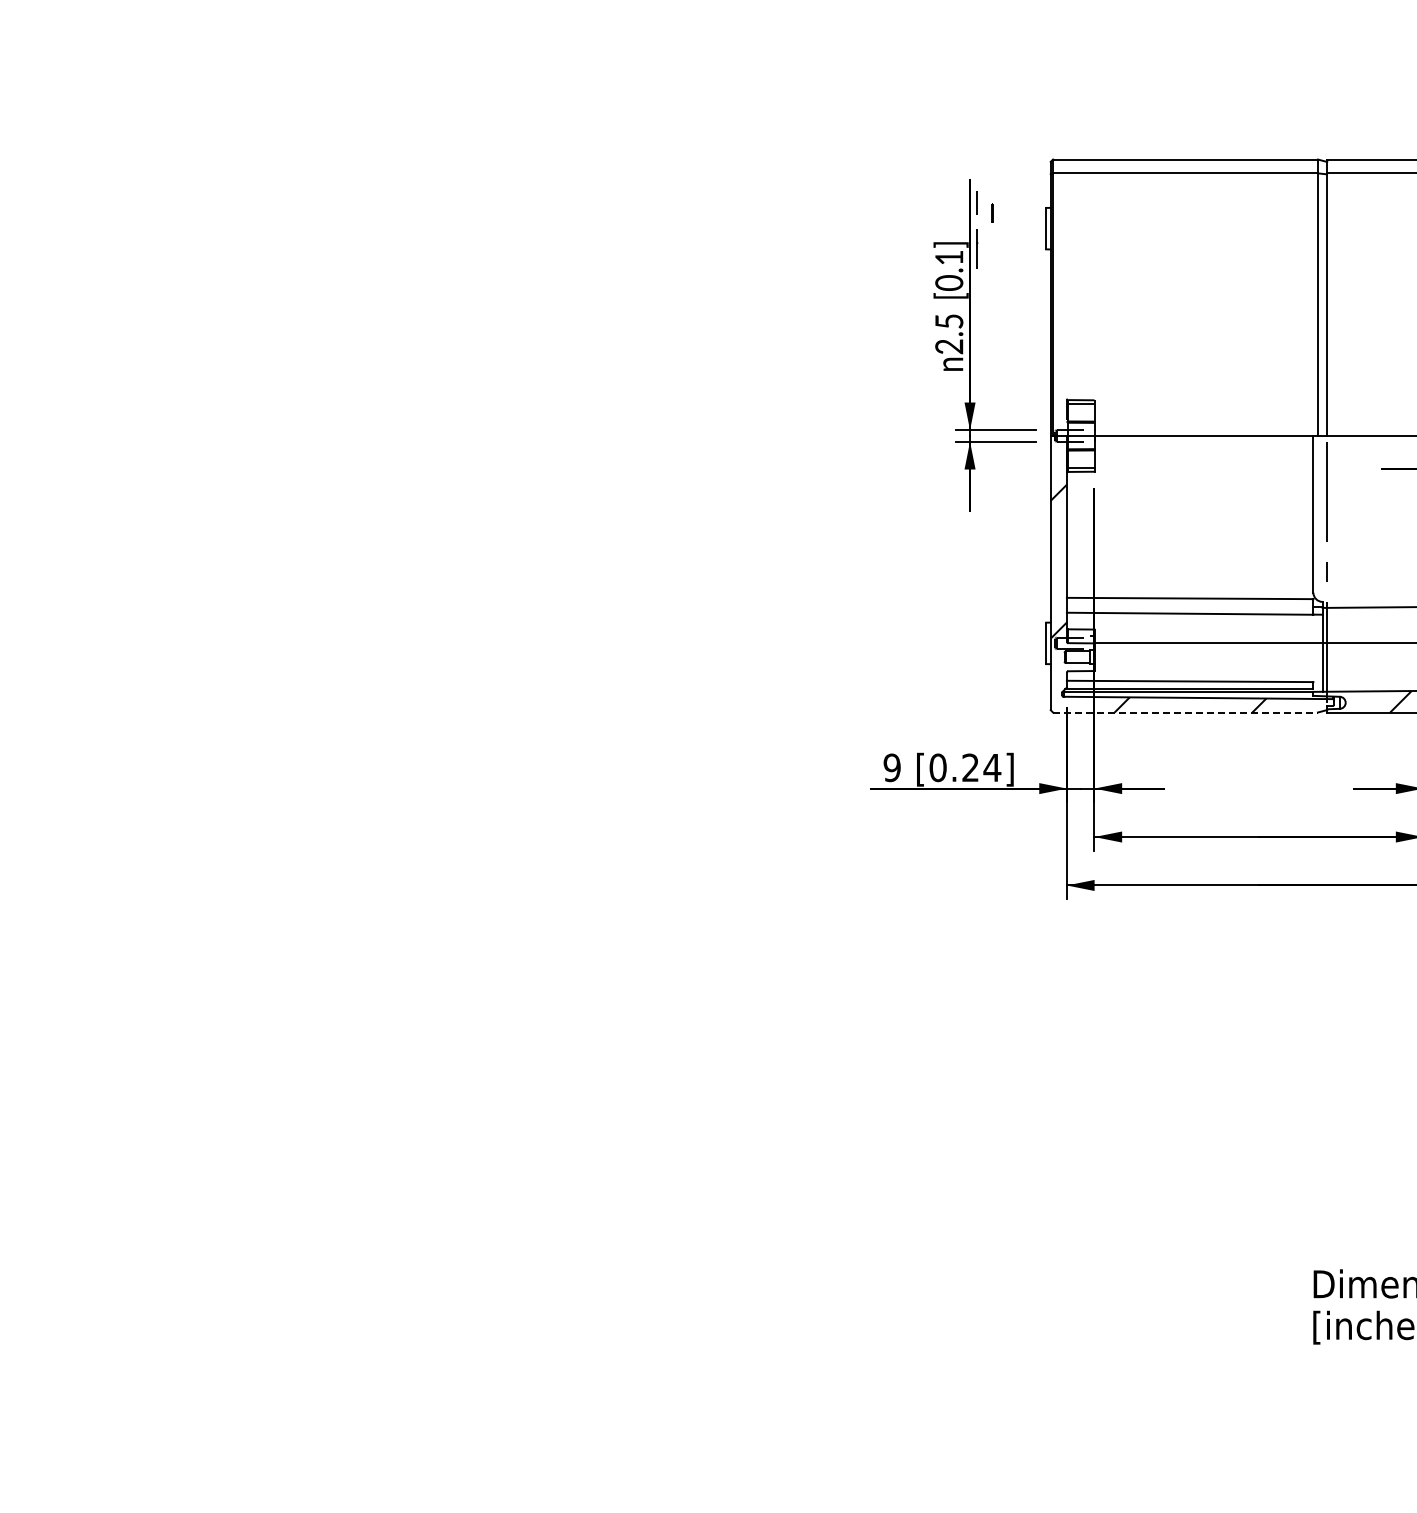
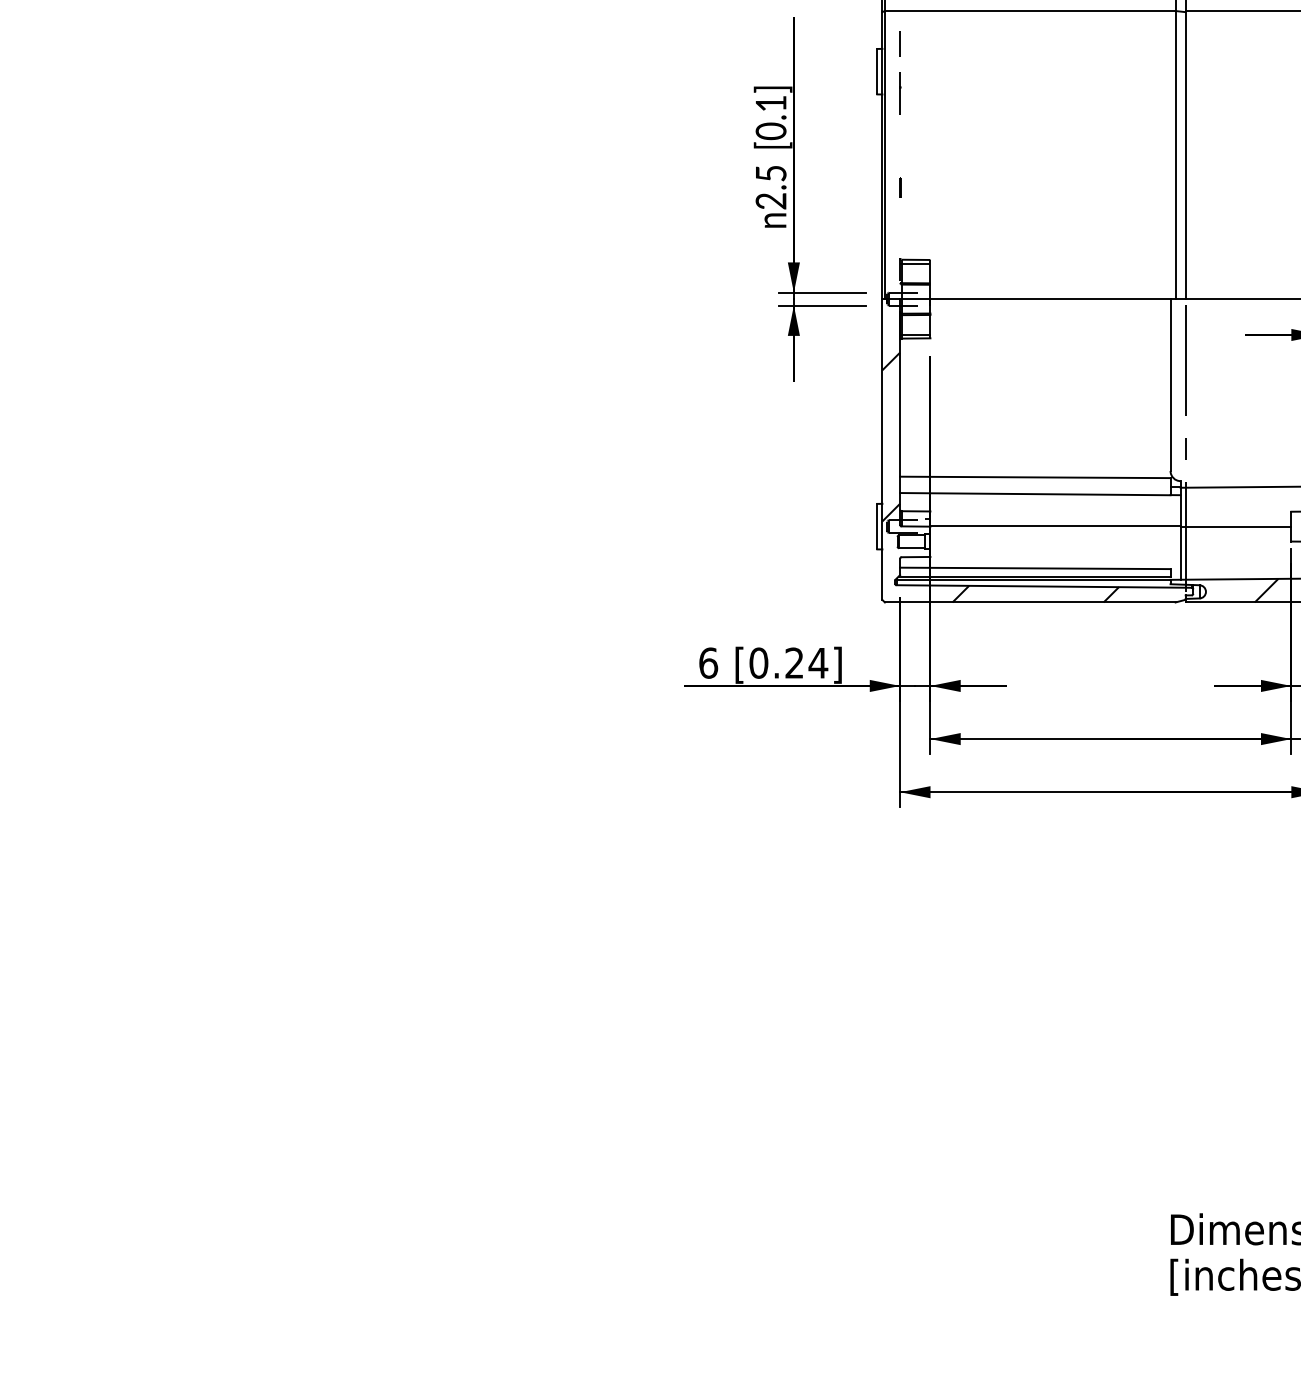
line: (992, 212) -> (900, 186), moved
part: (977, 229) -> (900, 72), moved
line: (1186, 712) -> (1031, 602), dashed -> solid
text: (891, 767) -> (707, 662), 9 -> 6

